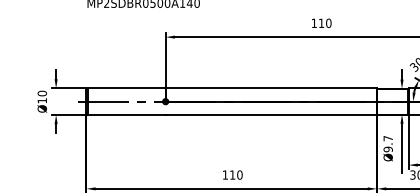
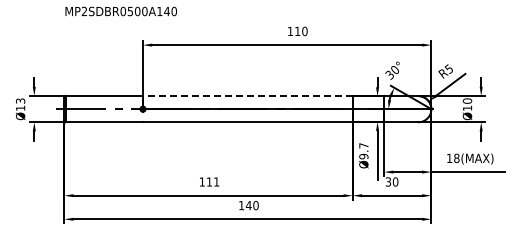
line: (270, 88) -> (247, 96), solid -> dashed
text: (42, 92) -> (20, 100), Ø10 -> Ø13
text: (239, 174) -> (216, 181), 110 -> 111

